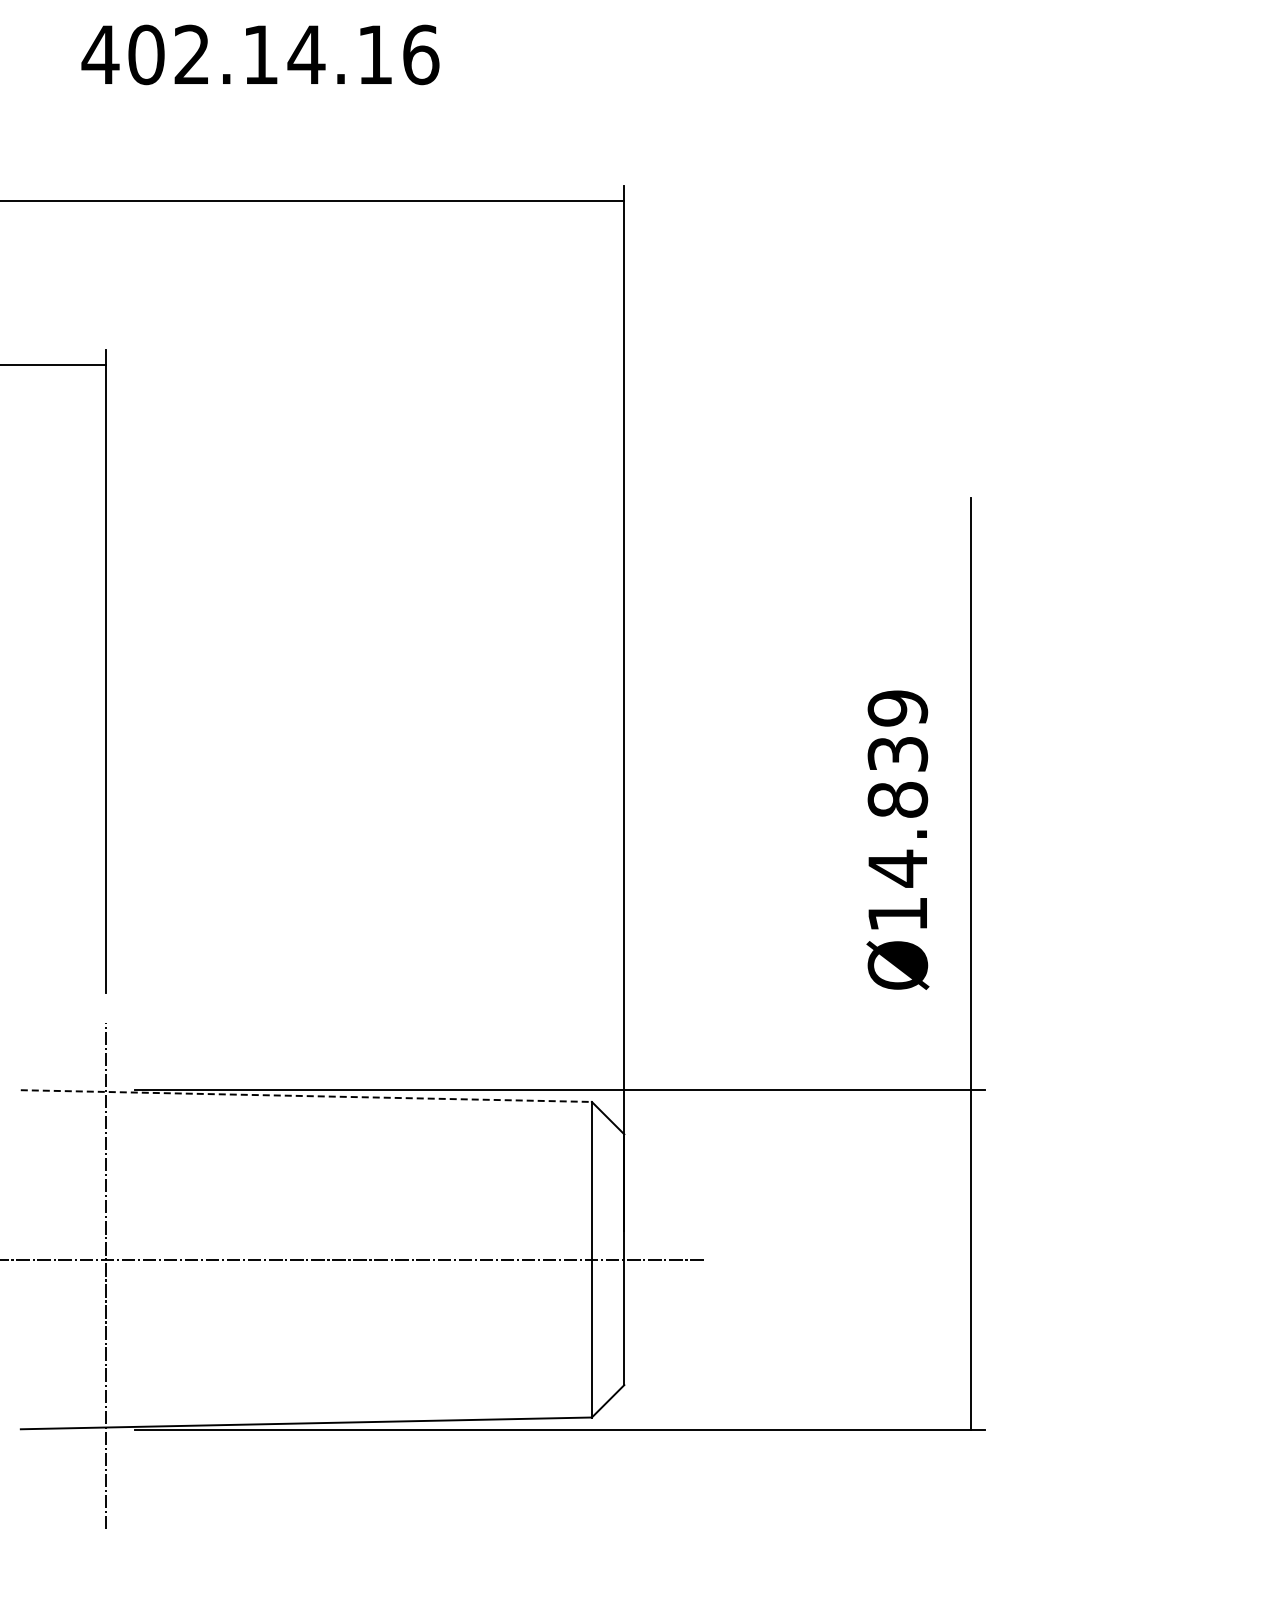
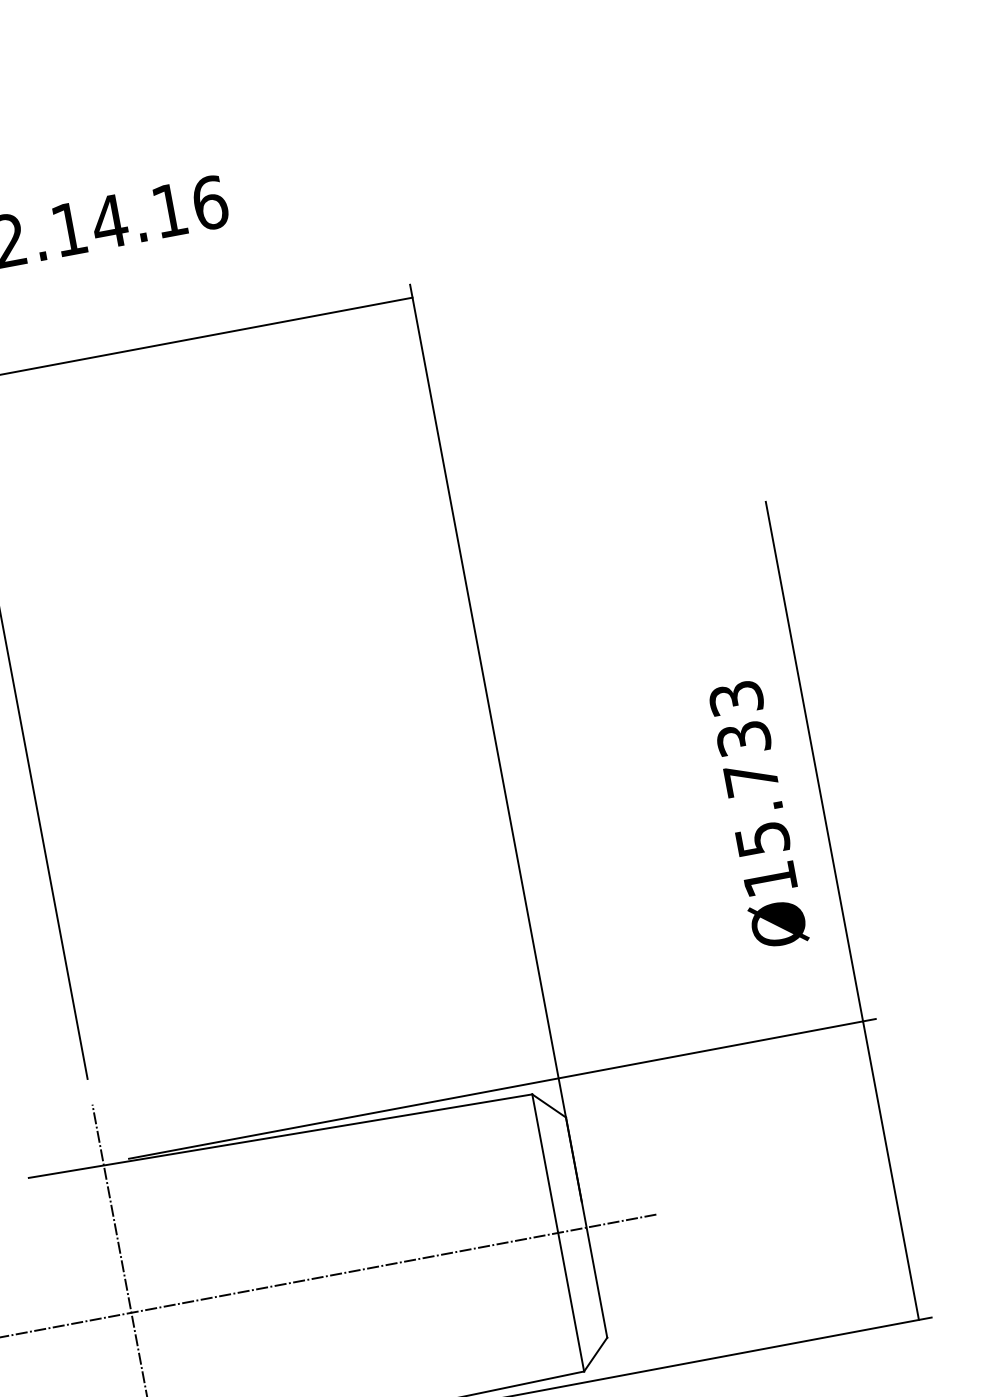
text: (897, 788) -> (749, 768), Ø14.839 -> Ø15.733
line: (306, 1096) -> (280, 1136), dashed -> solid

